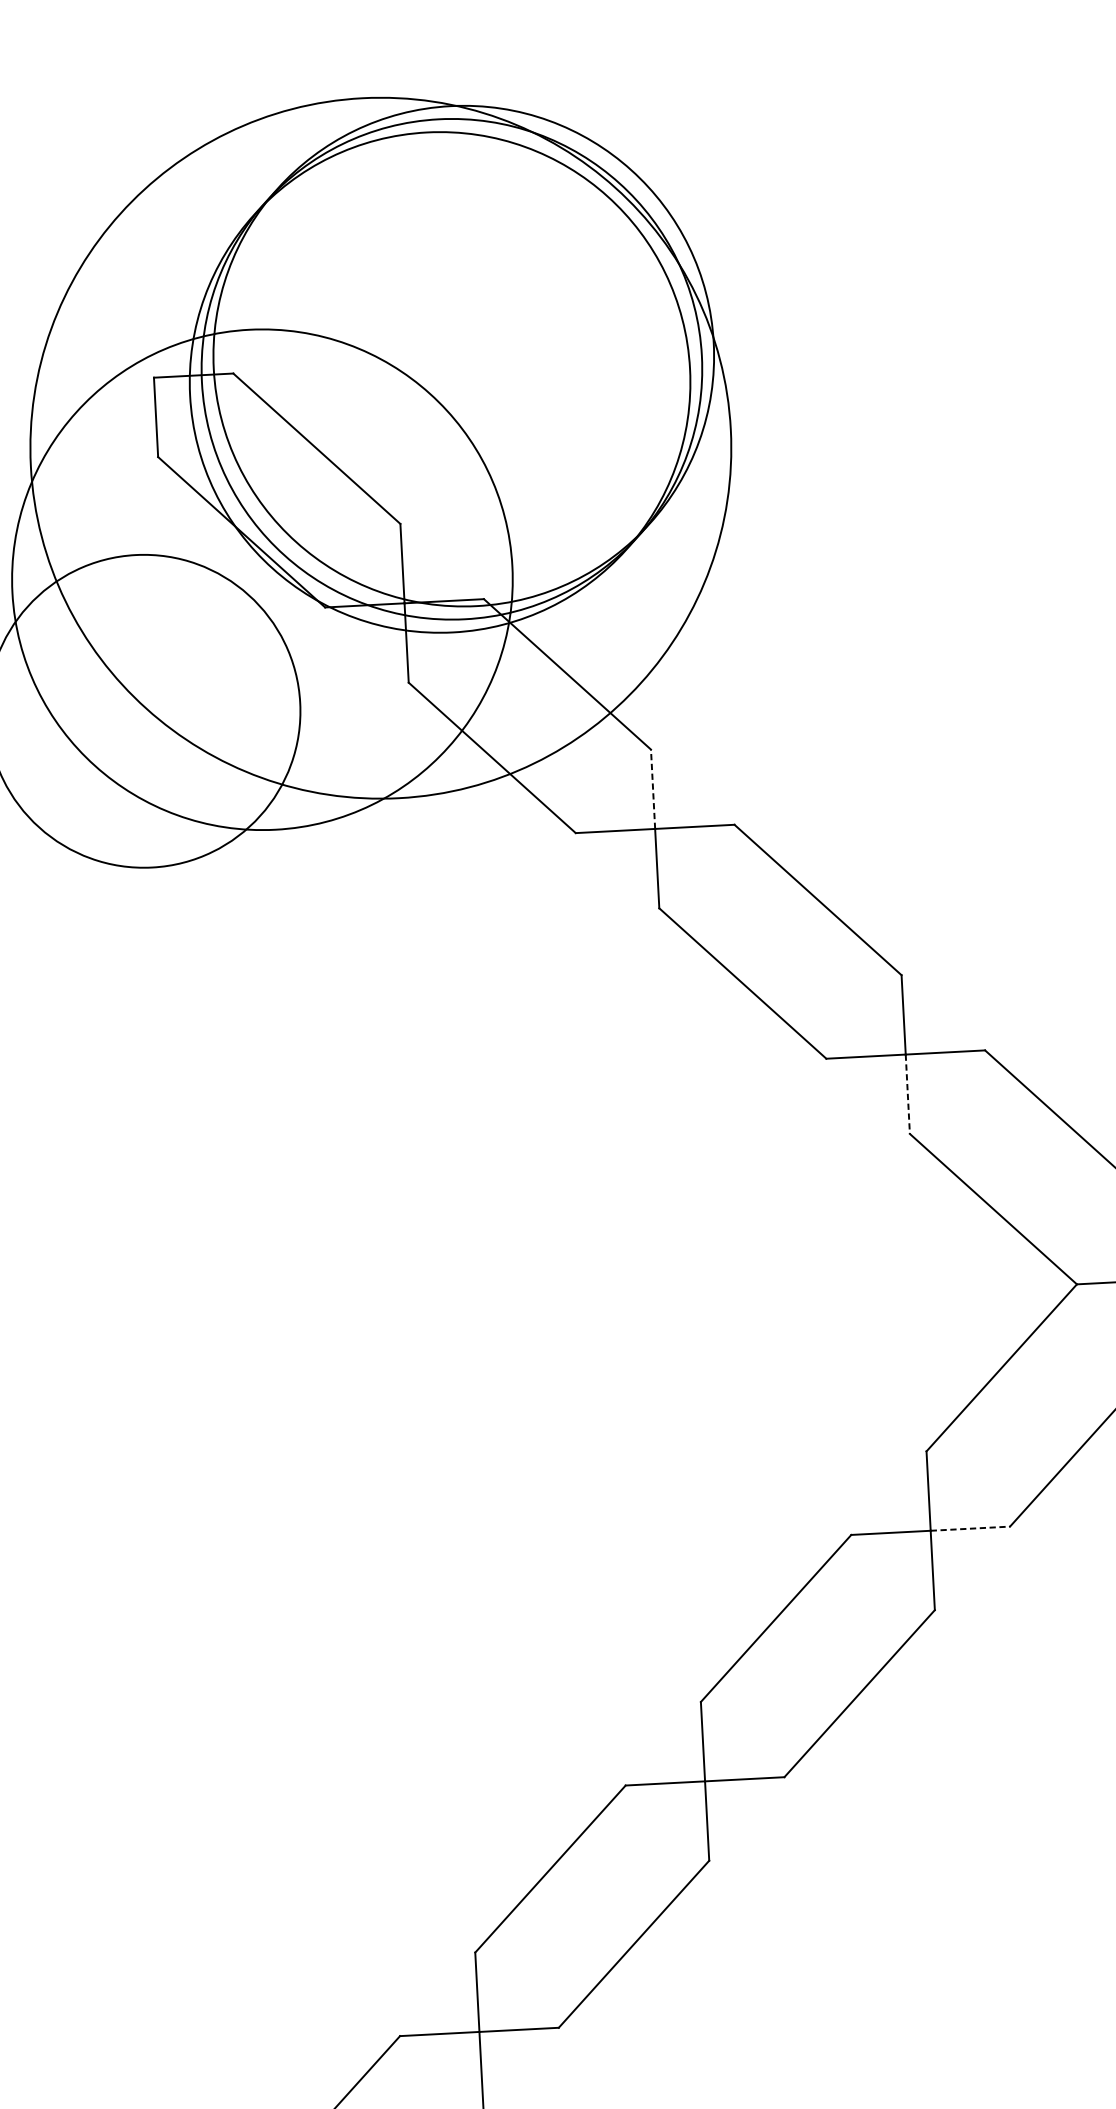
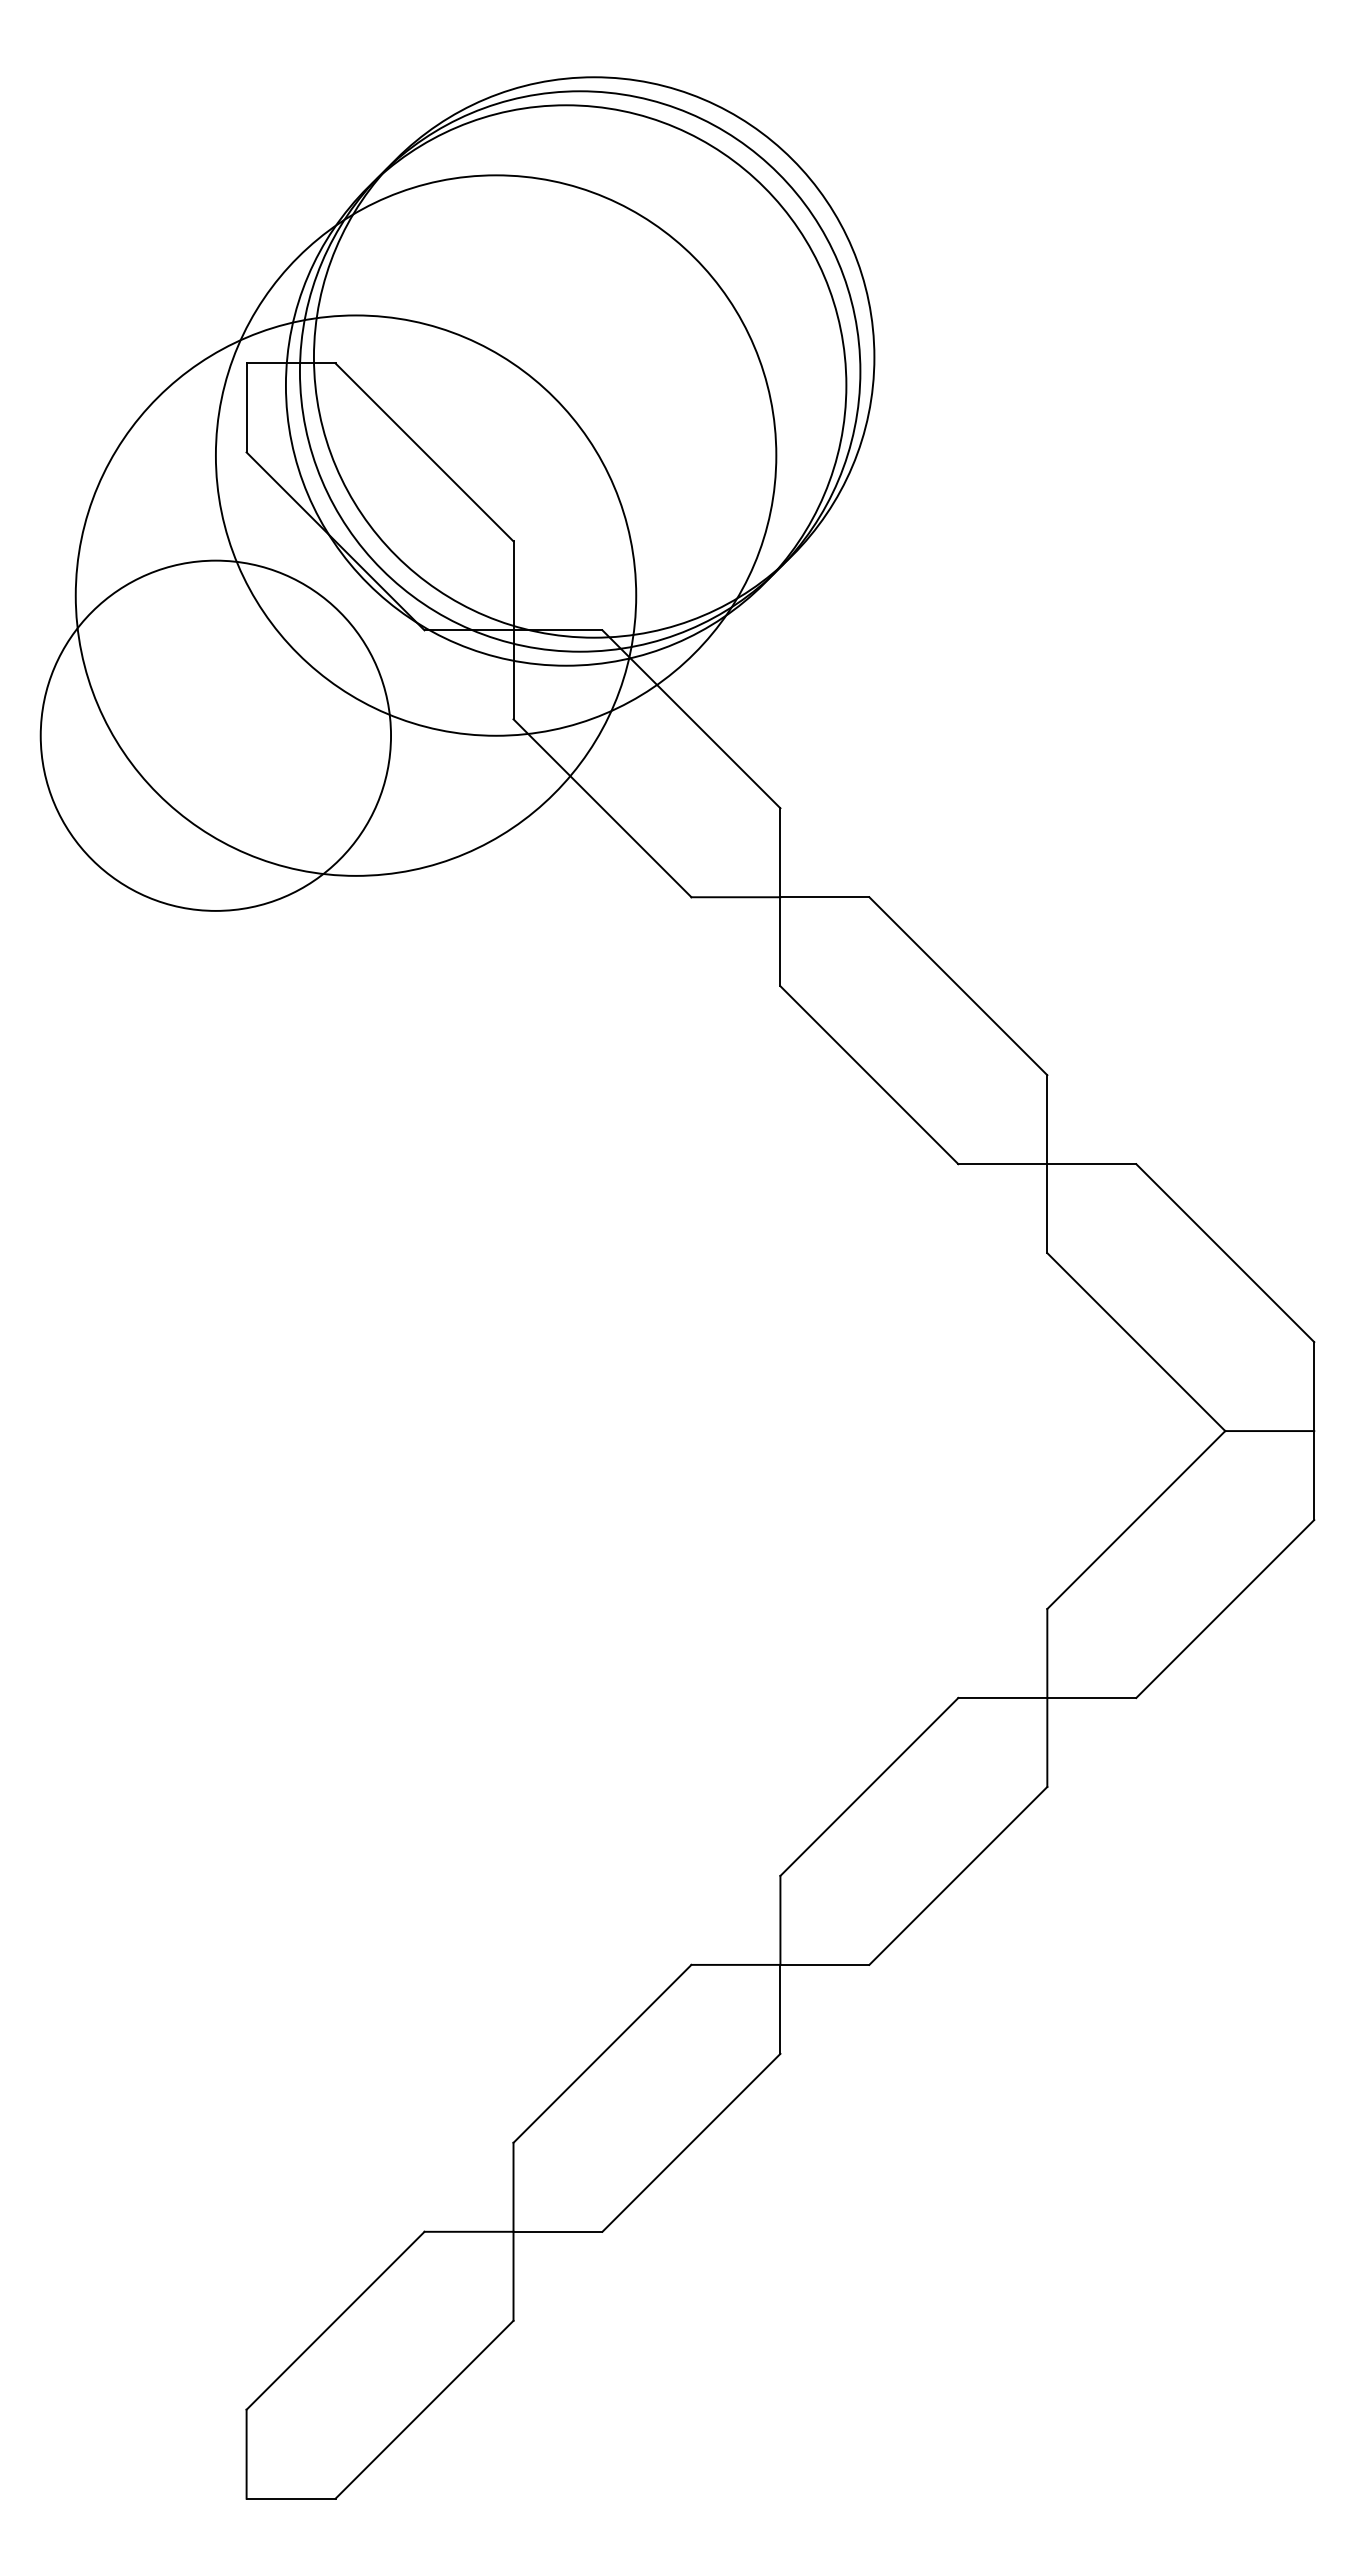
circle: (380, 448) -> (495, 455), size x0.71
line: (653, 789) -> (780, 852), dashed -> solid
line: (908, 1095) -> (1047, 1209), dashed -> solid
line: (970, 1528) -> (1092, 1697), dashed -> solid

